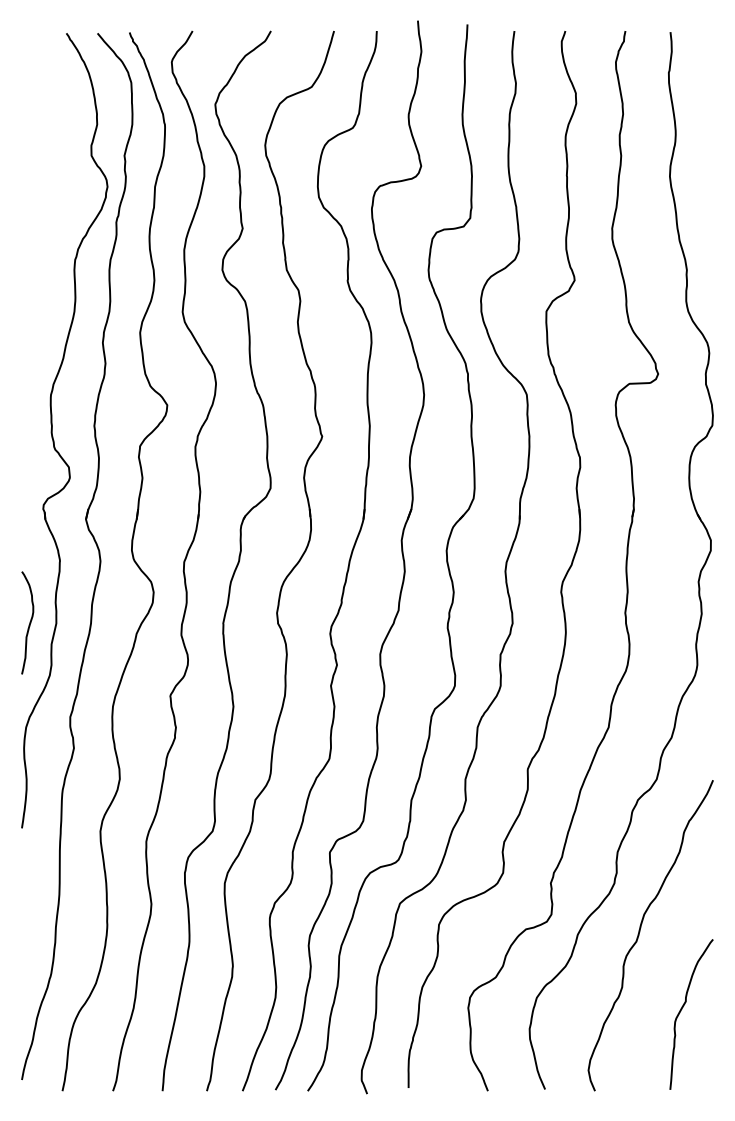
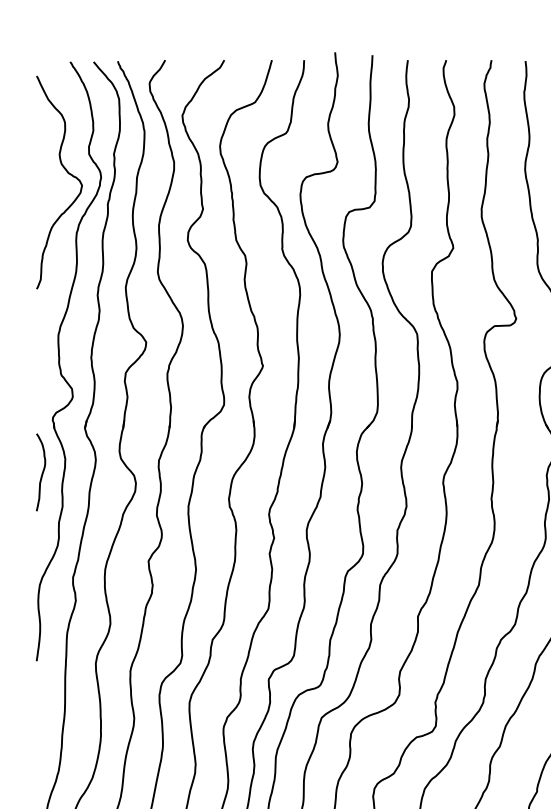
curve: (63, 181) -> (67, 173), added
curve: (29, 622) -> (42, 472), moved

